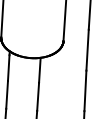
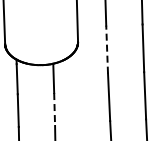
line: (87, 50) -> (107, 49), solid -> dashed
line: (37, 97) -> (54, 110), solid -> dashed

